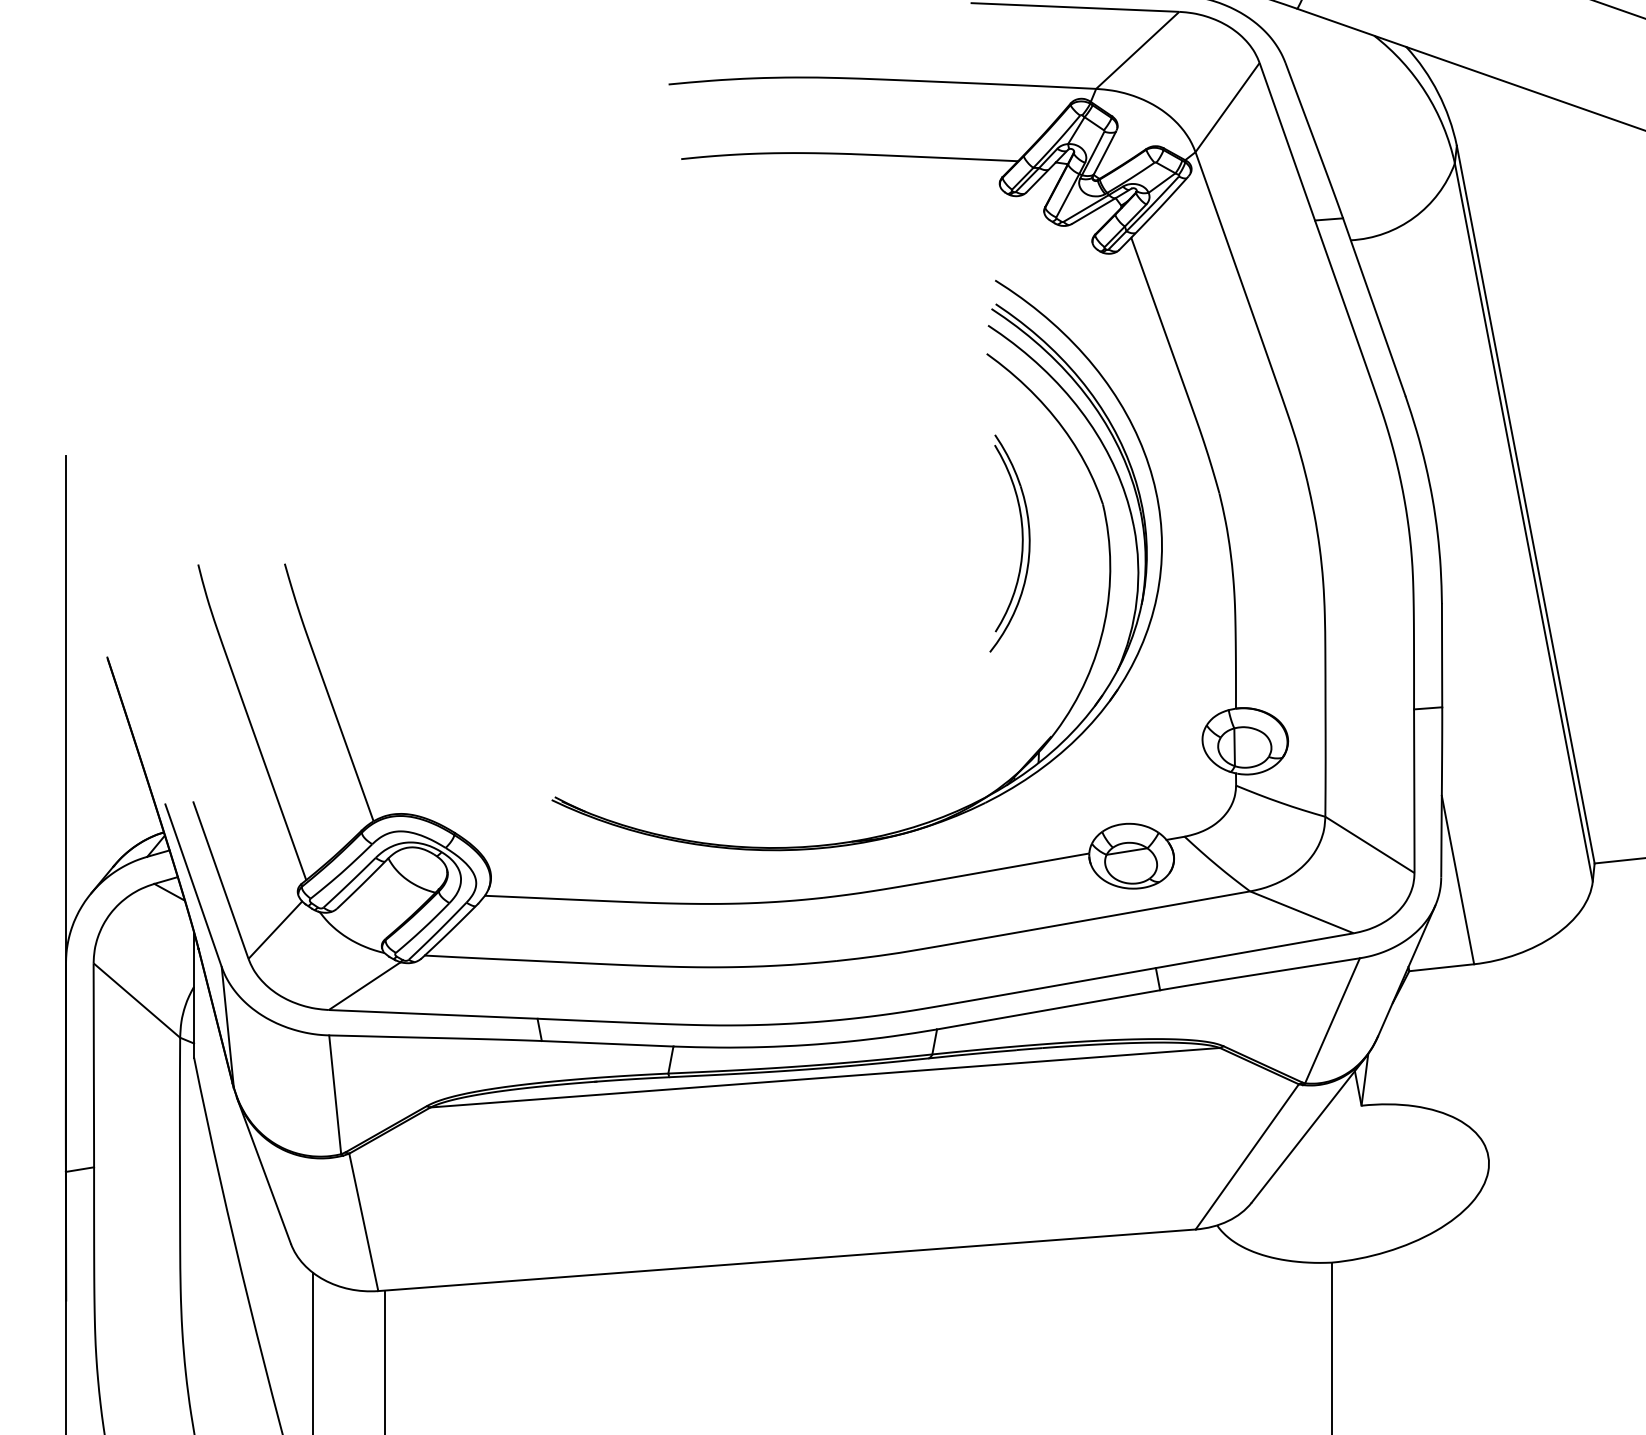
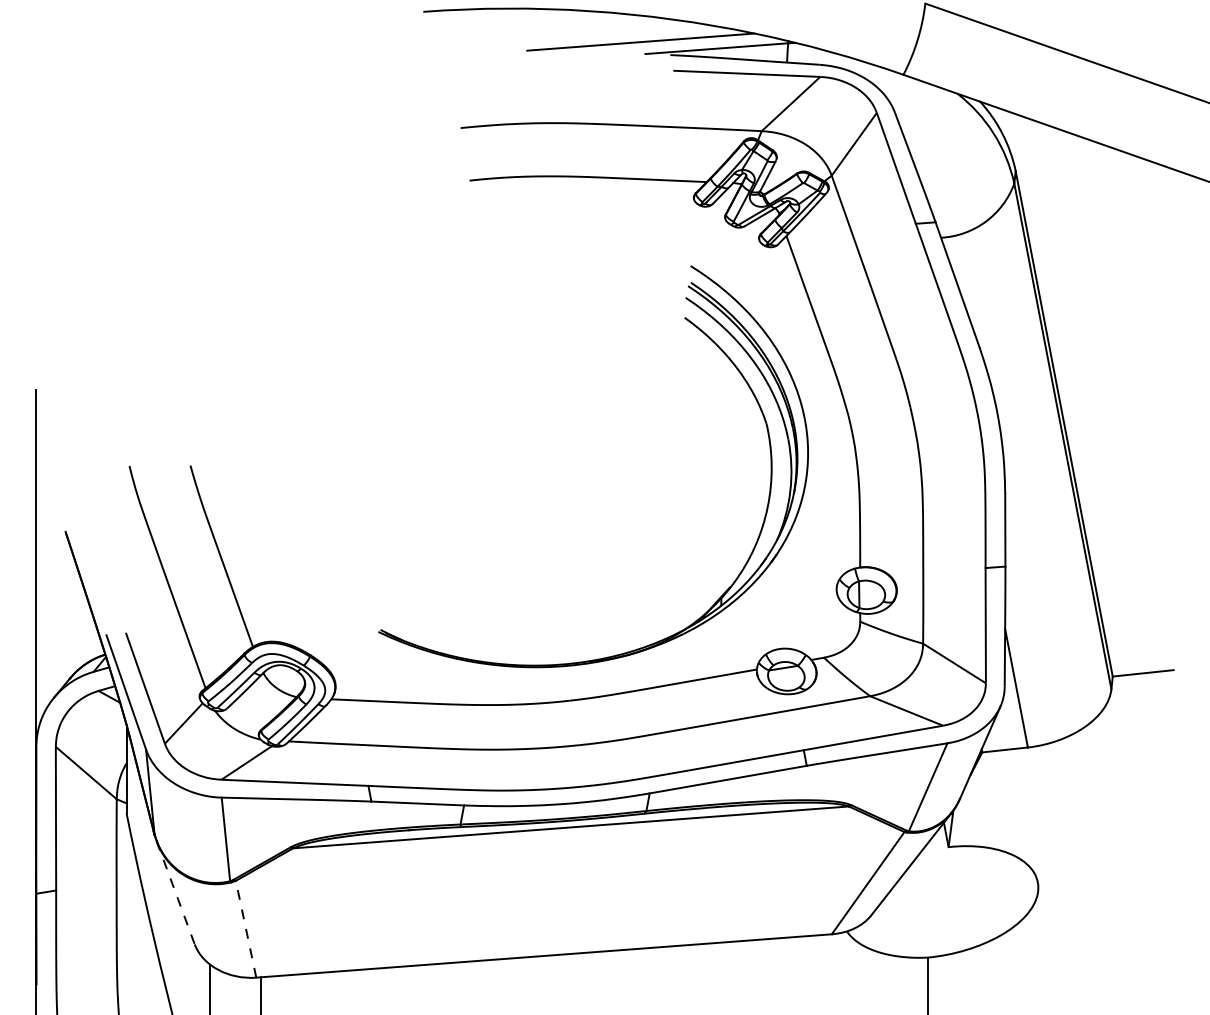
part: (1021, 543) -> (709, 451), removed
line: (263, 1171) -> (175, 893), solid -> dashed
line: (362, 1221) -> (245, 928), solid -> dashed

